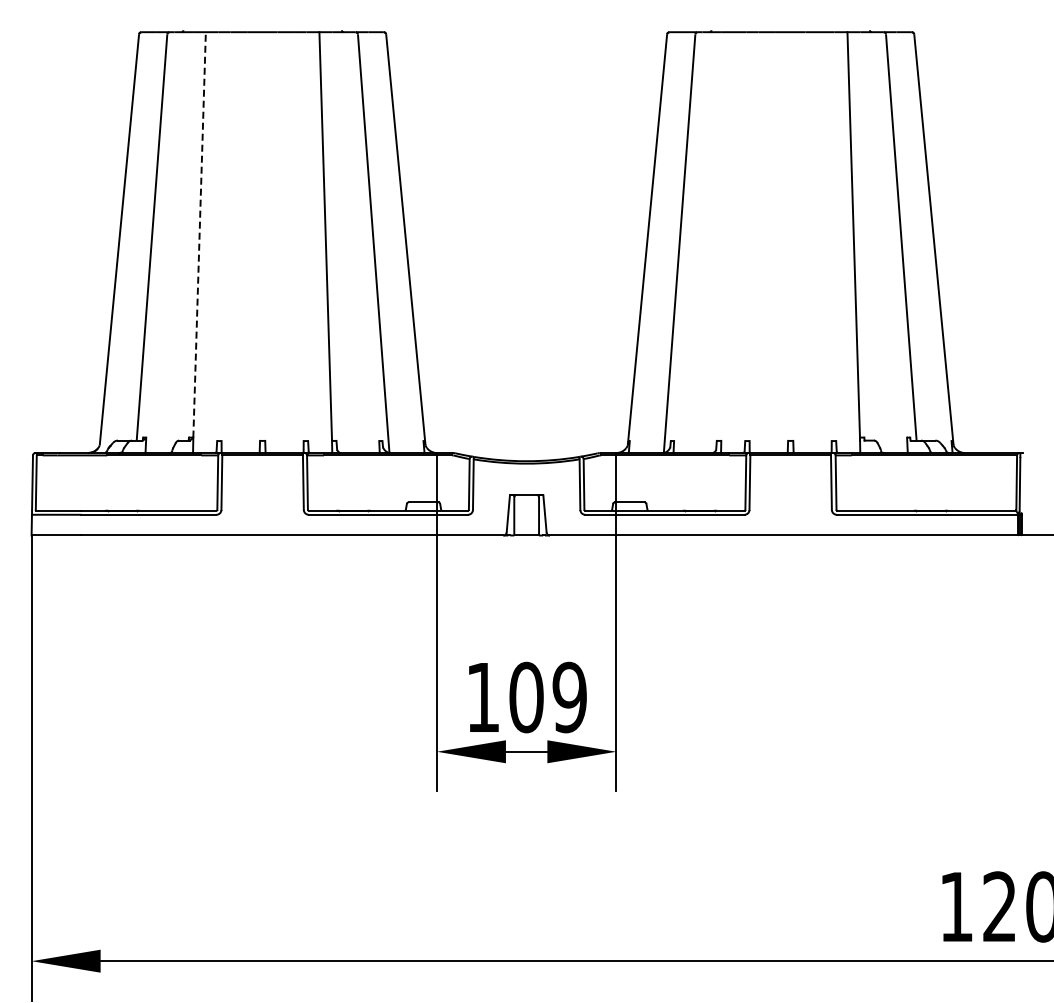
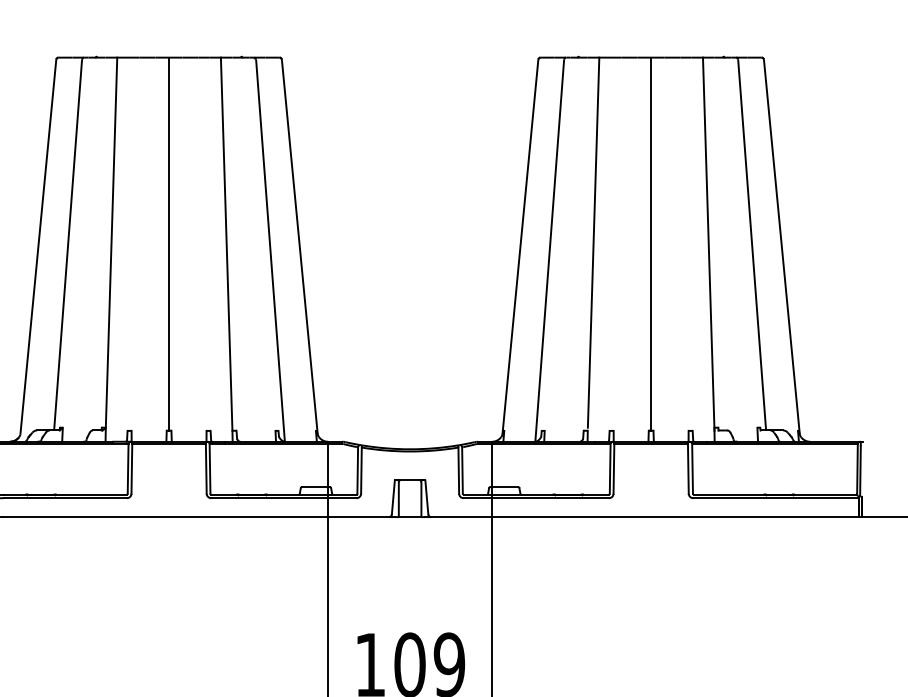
line: (199, 234) -> (111, 242), dashed -> solid
line: (727, 234) -> (593, 242), added
line: (262, 236) -> (168, 244), added
line: (790, 236) -> (650, 244), added

